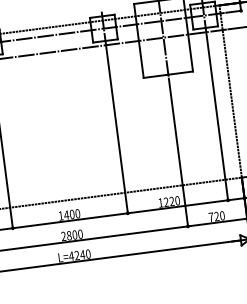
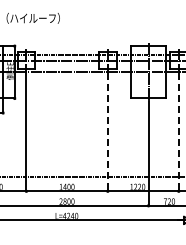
line: (216, 117) -> (178, 132), solid -> dashed
line: (116, 130) -> (107, 132), solid -> dashed

